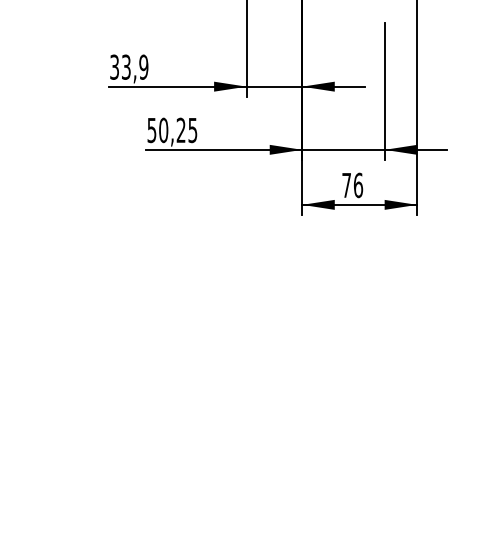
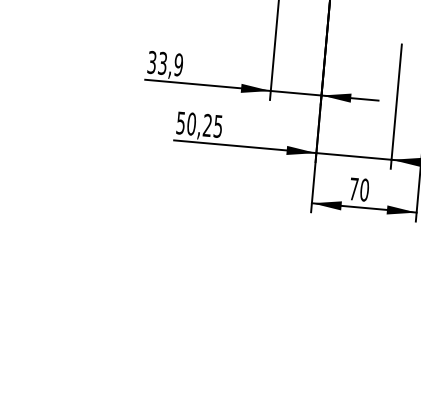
text: (358, 184) -> (364, 189), 76 -> 70

